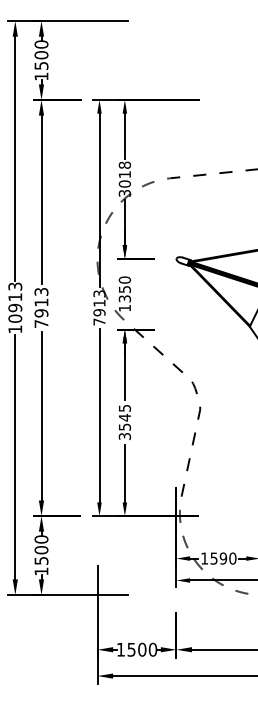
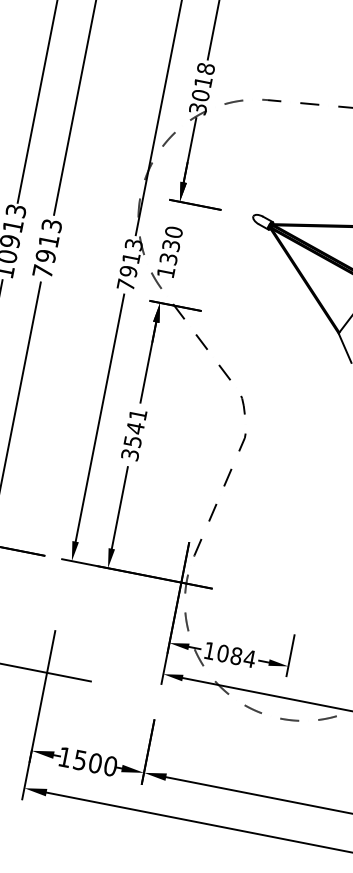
text: (124, 289) -> (170, 245), 1350 -> 1330
text: (125, 408) -> (138, 415), 3545 -> 3541
text: (223, 558) -> (236, 656), 1590 -> 1084

